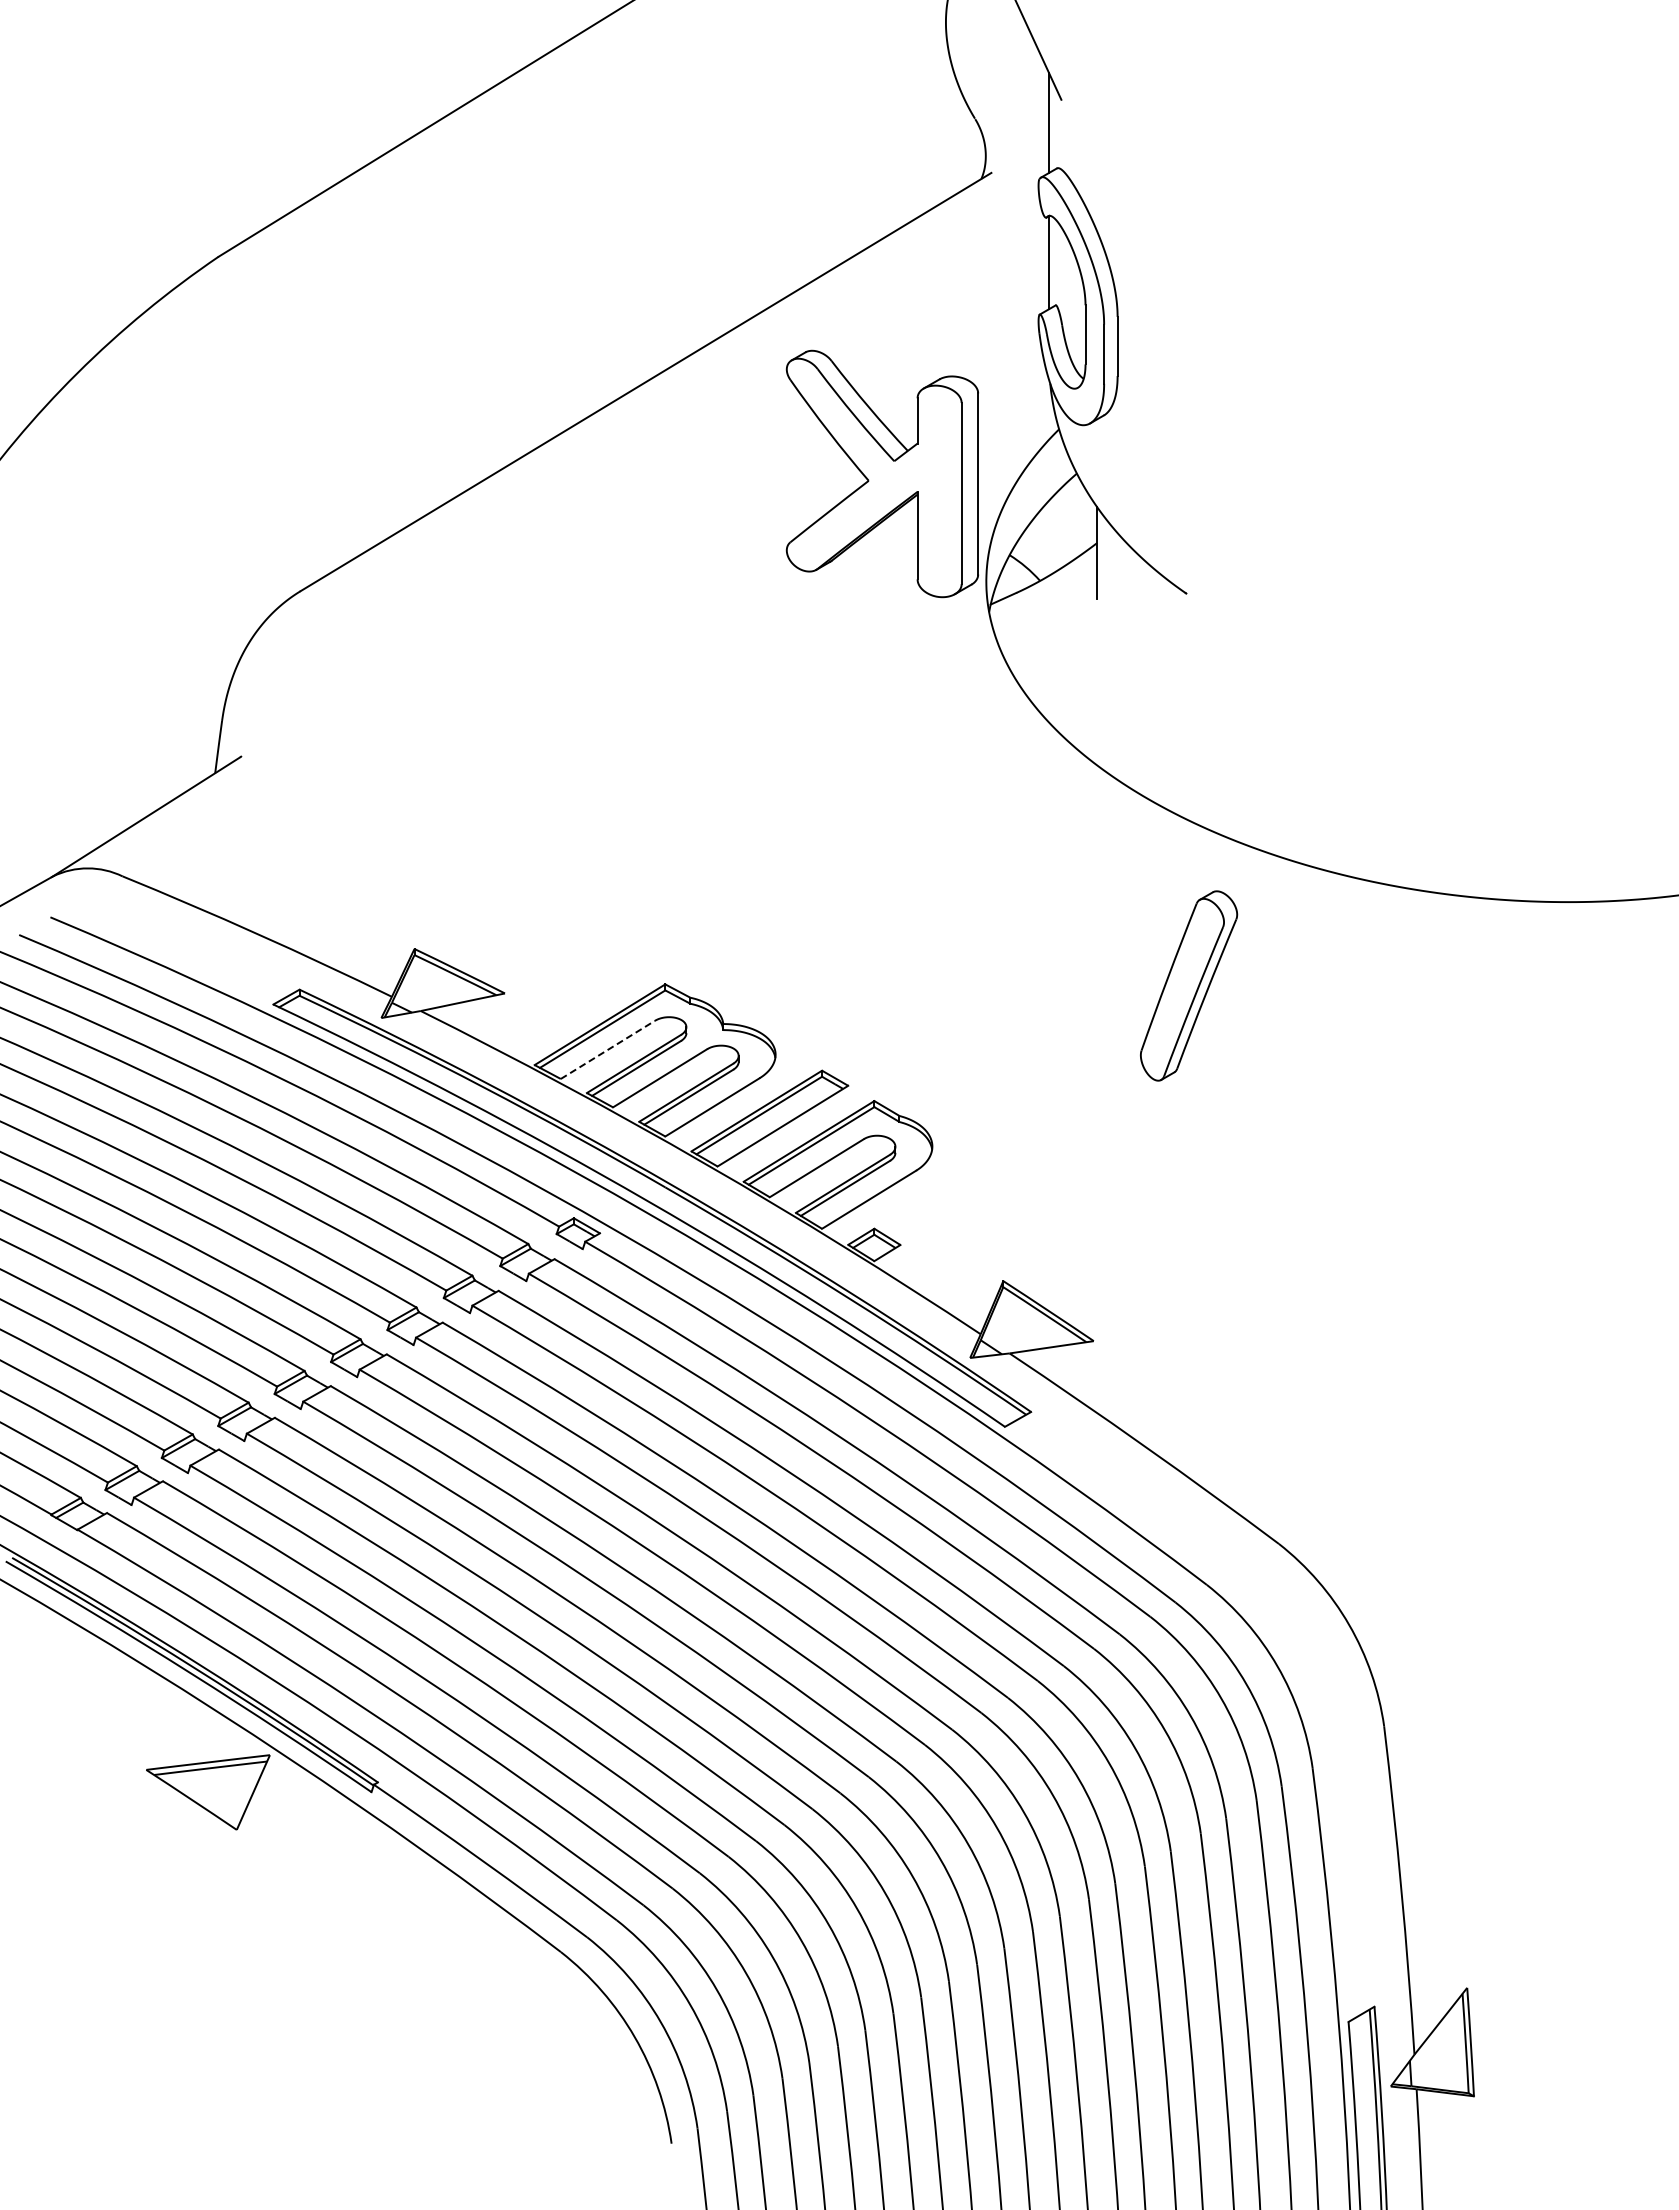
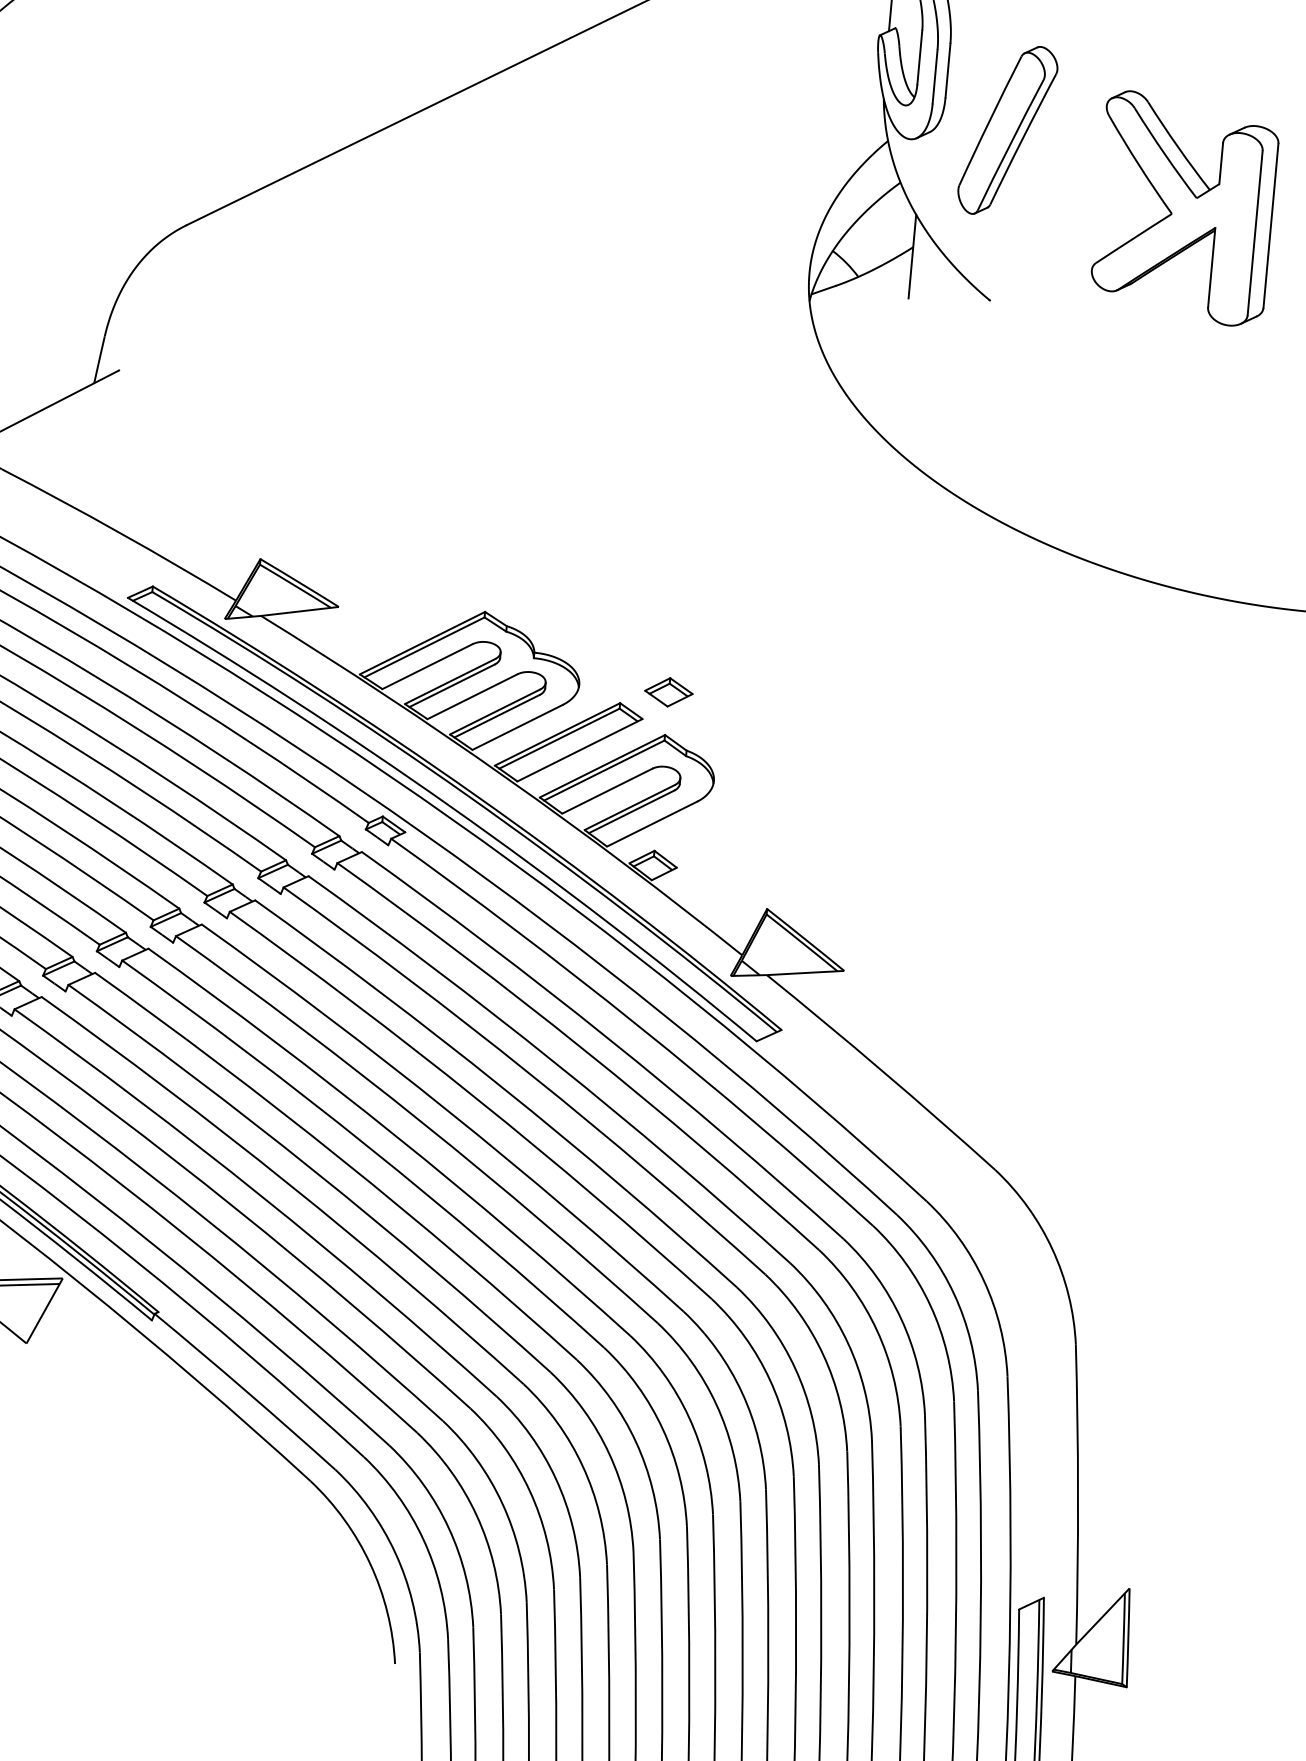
part: (881, 473) -> (1184, 208), moved
part: (1189, 985) -> (1008, 130), moved
line: (608, 1049) -> (428, 666), dashed -> solid
part: (874, 1053) -> (669, 691), added

